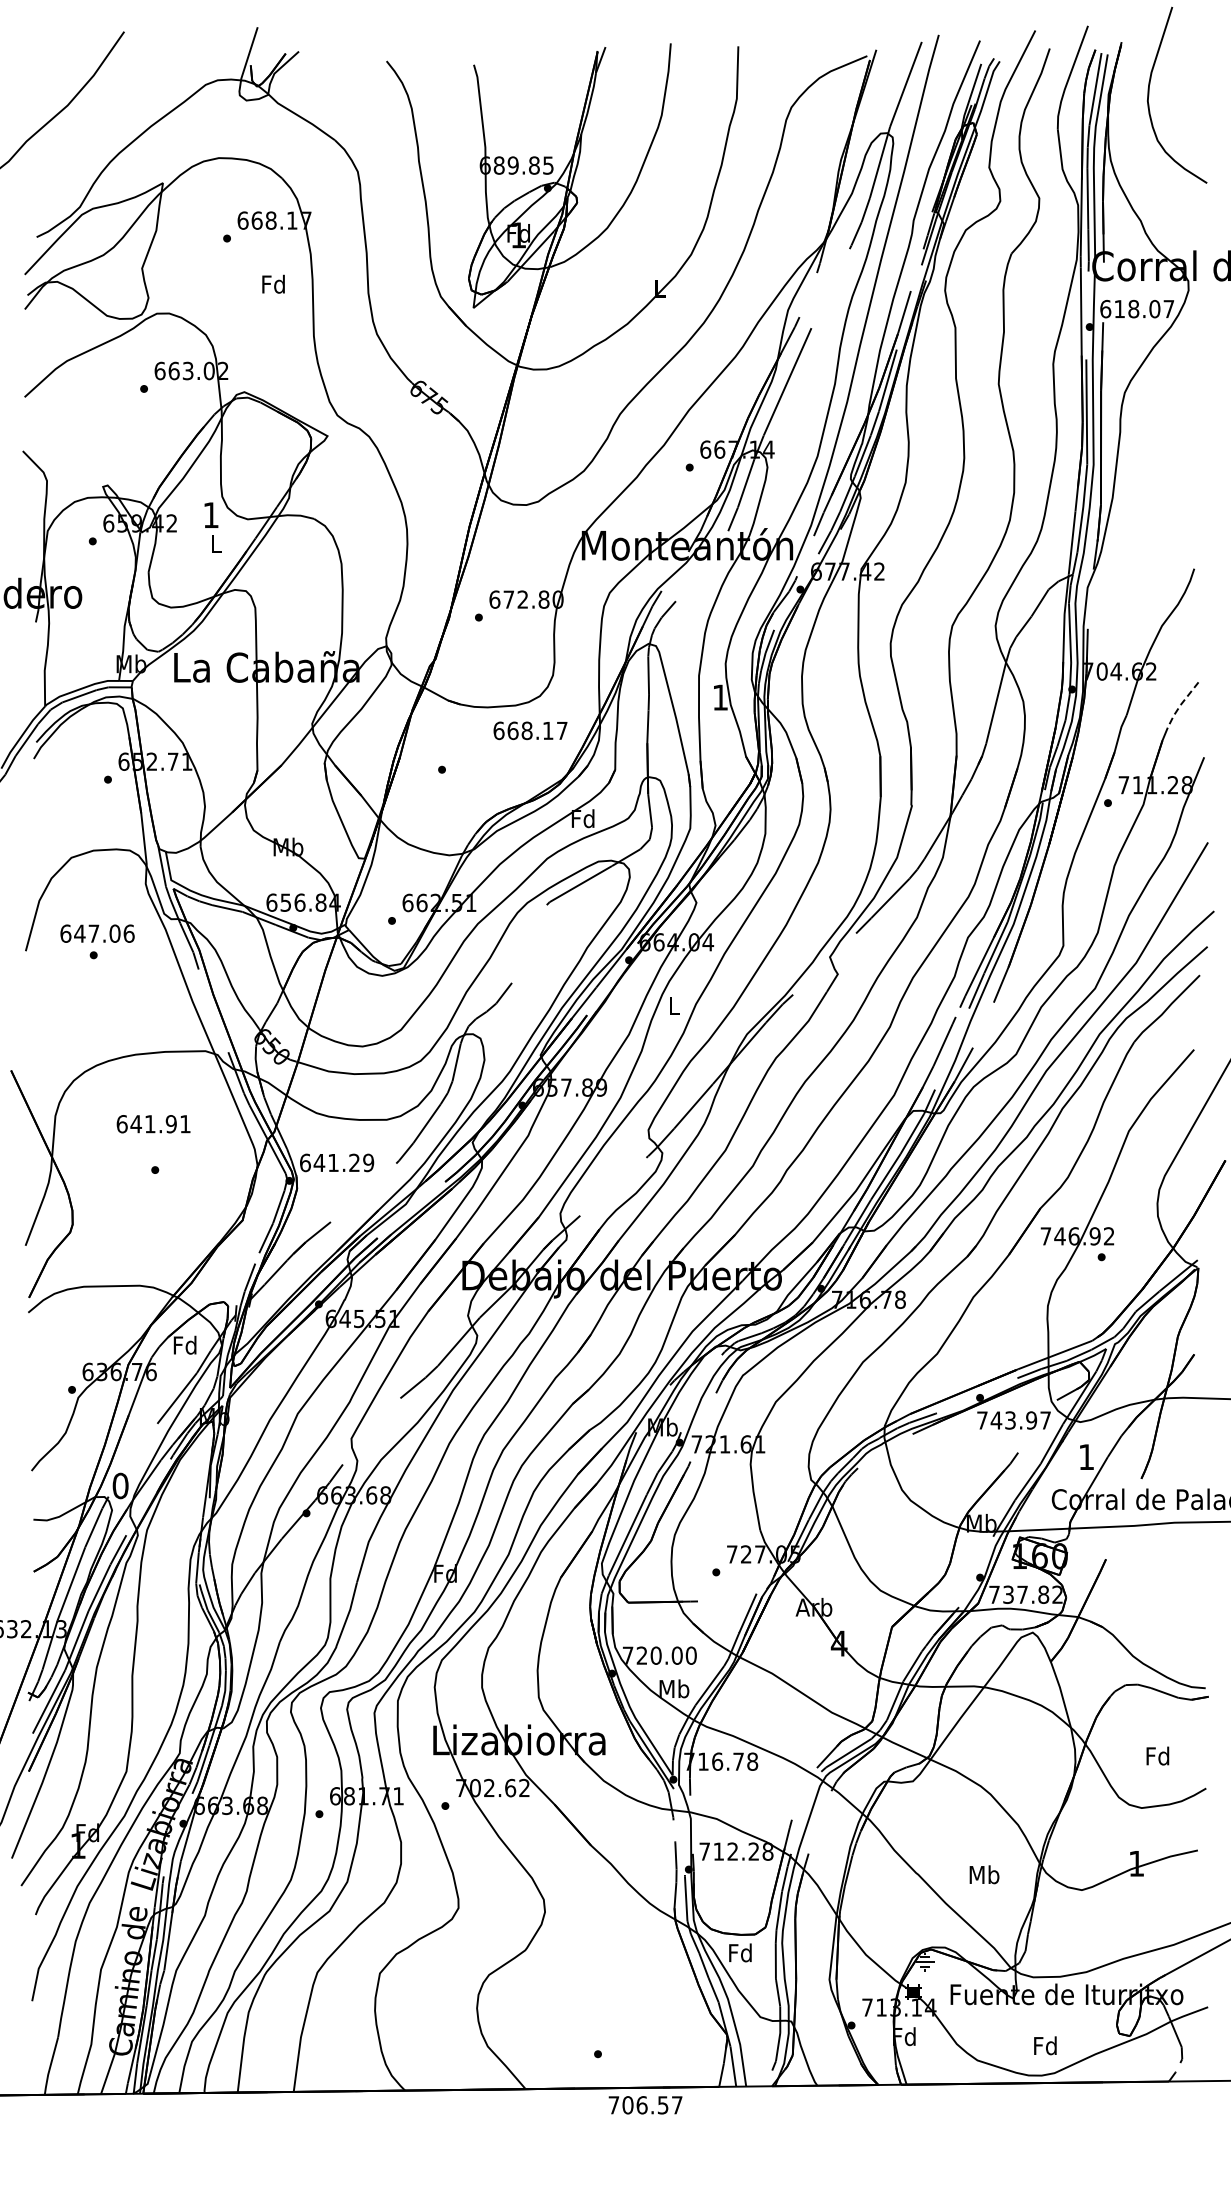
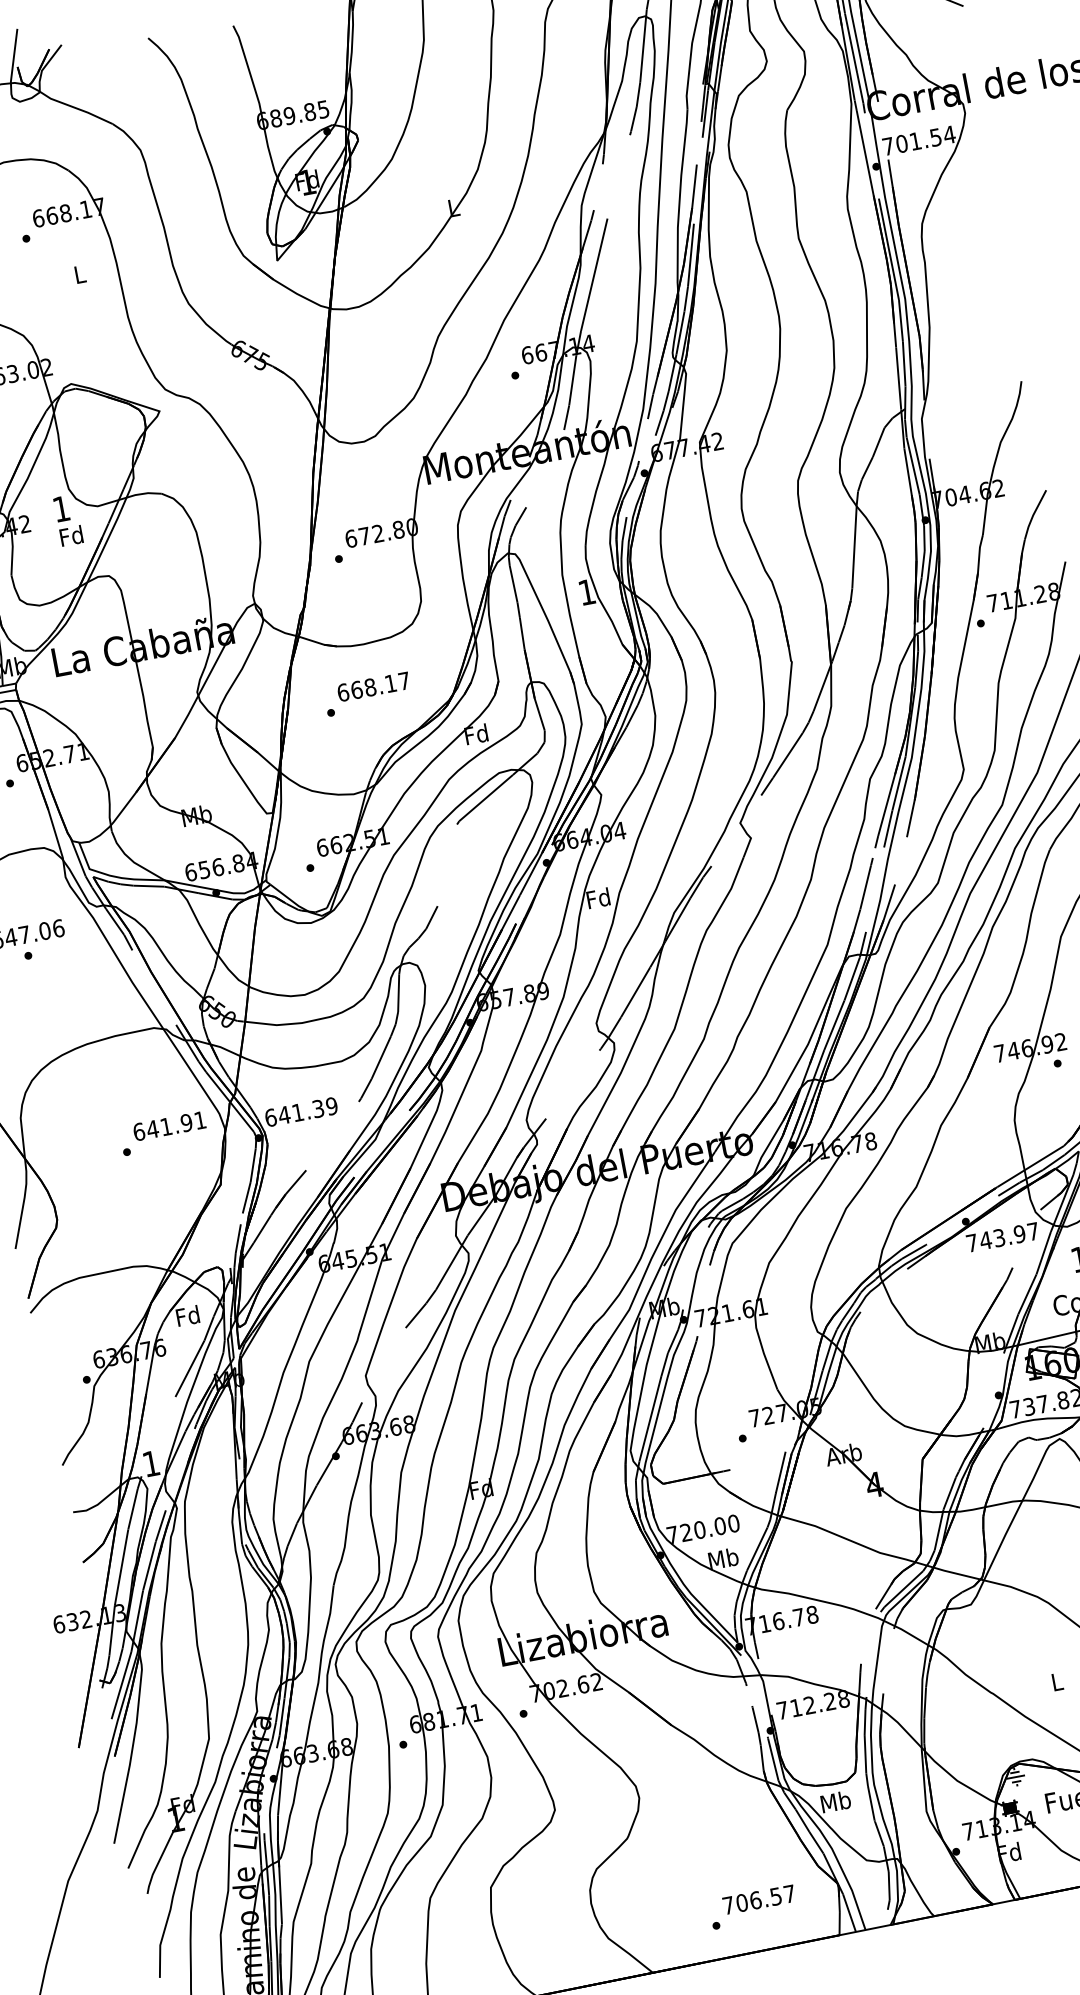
text: (273, 283) -> (79, 273), Fd -> L
text: (1137, 308) -> (919, 140), 618.07 -> 701.54
text: (215, 543) -> (70, 535), L -> Fd
line: (1180, 704) -> (1032, 514), dashed -> solid
text: (530, 730) -> (373, 686), moved
text: (673, 1005) -> (597, 898), L -> Fd
text: (153, 1124) -> (169, 1126), moved
text: (354, 1163) -> (318, 1109), 641.29 -> 641.39
text: (120, 1485) -> (151, 1463), 0 -> 1
text: (984, 1874) -> (1057, 1681), Mb -> L
text: (740, 1952) -> (835, 1801), Fd -> Mb
text: (645, 2105) -> (759, 1900), moved

